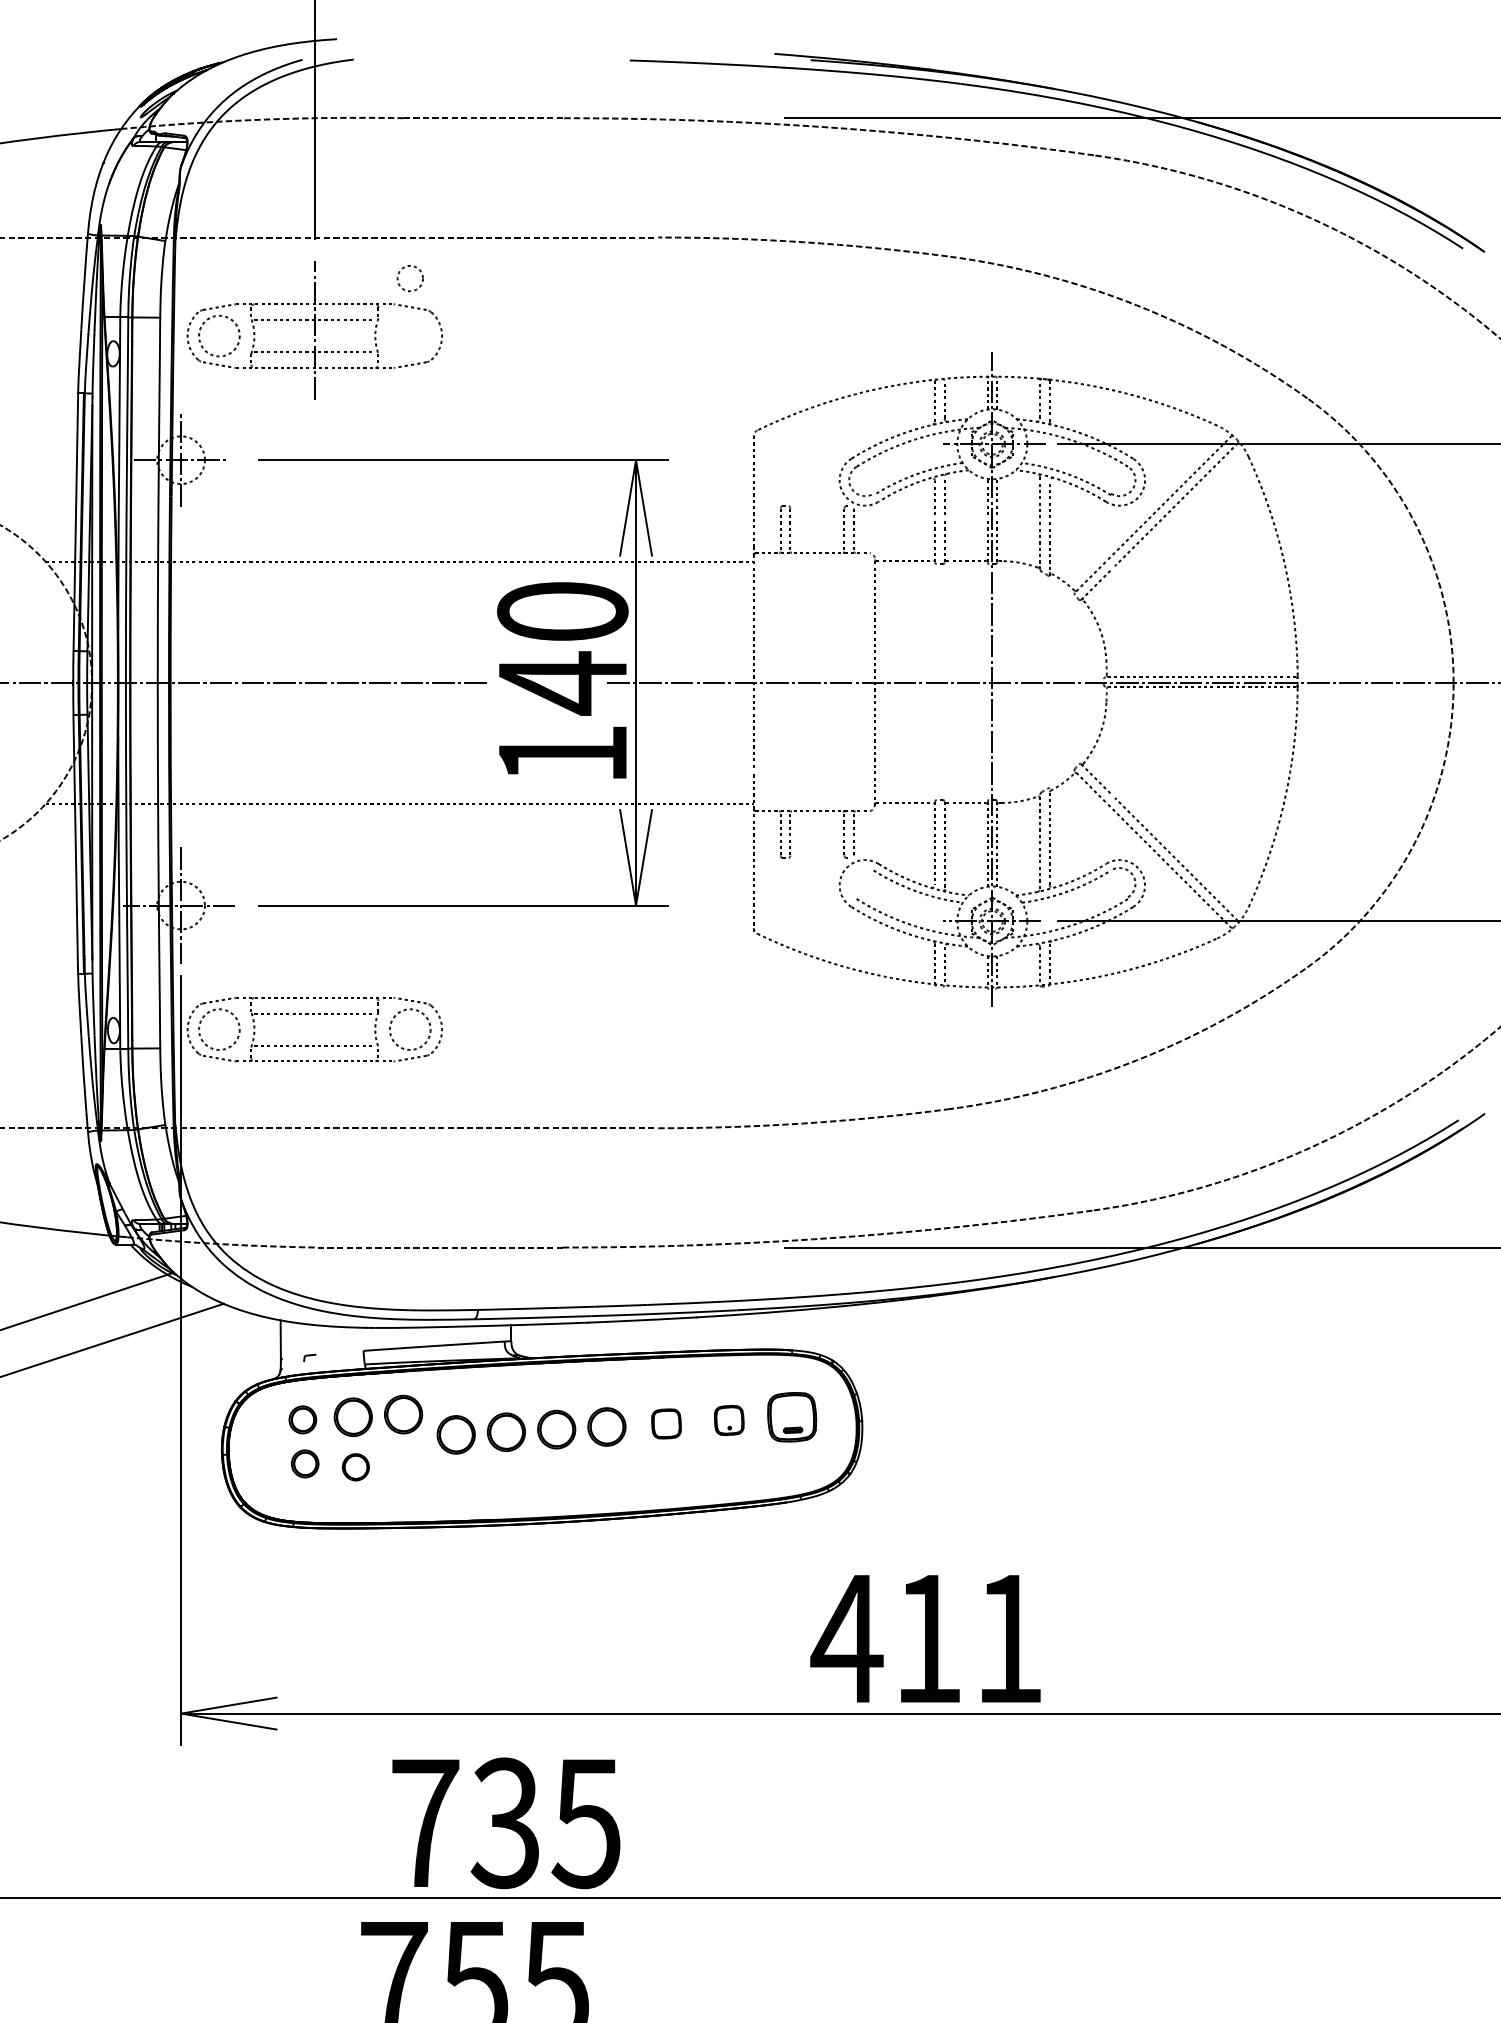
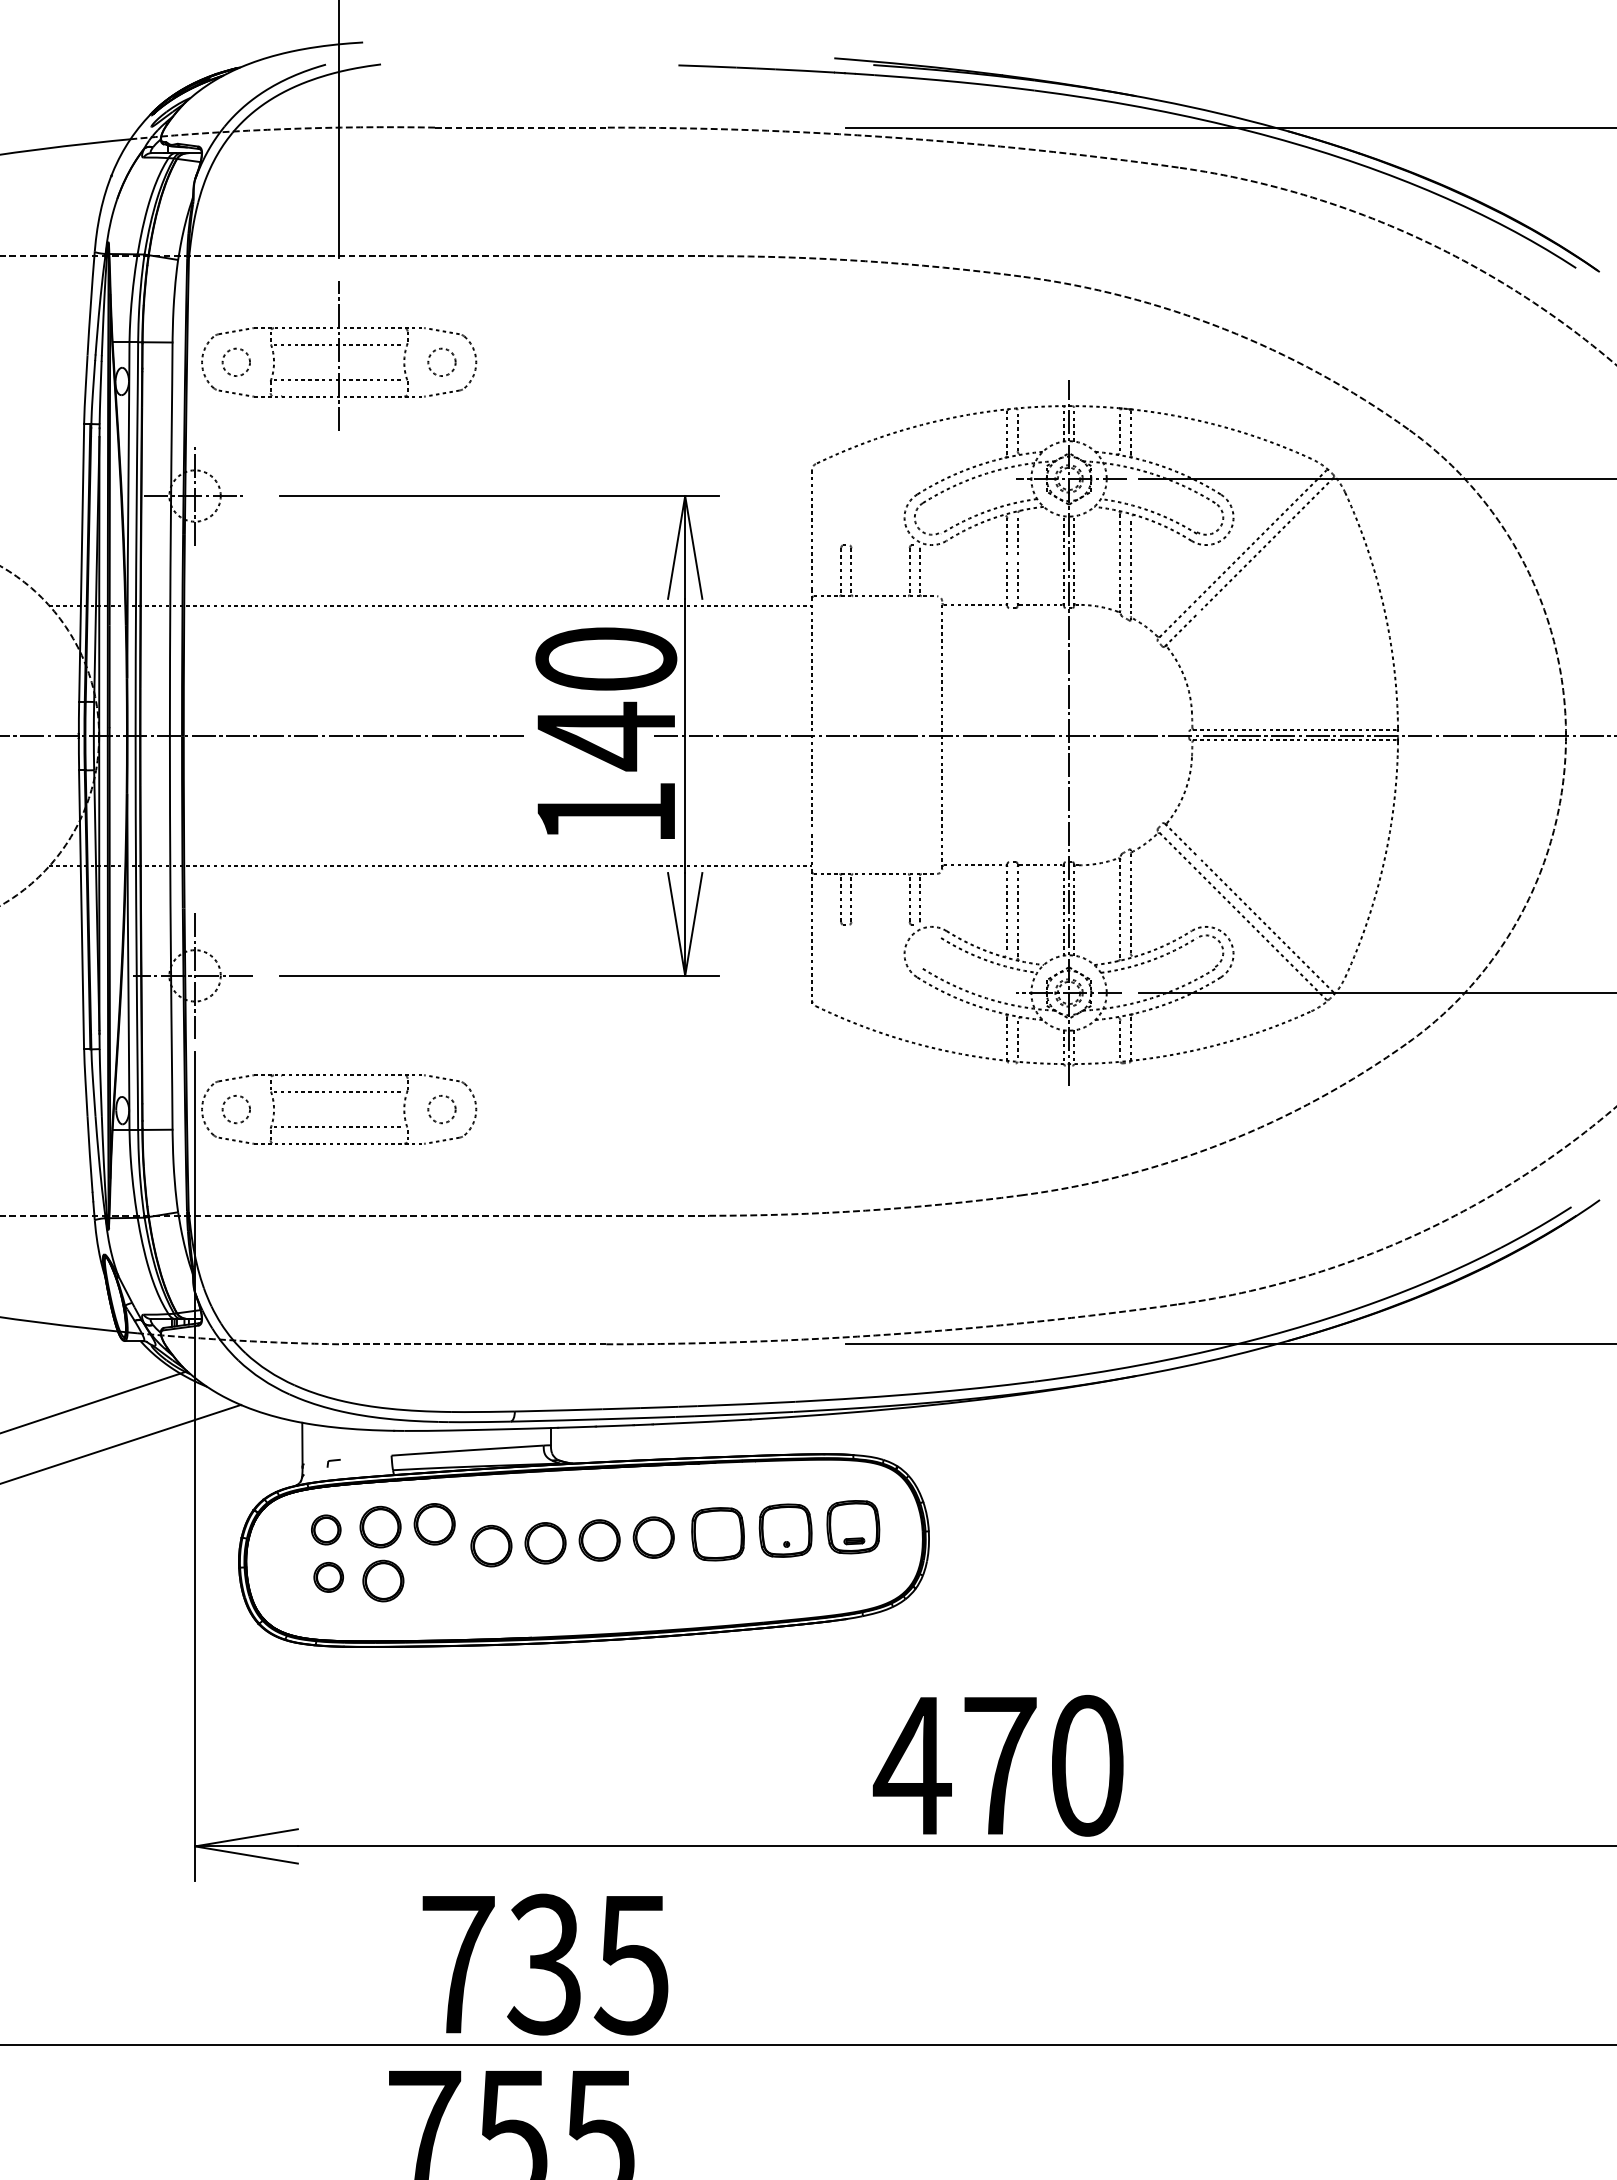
circle: (409, 277) -> (441, 361), moved
circle: (219, 336) -> (236, 362), size x0.62
circle: (219, 1029) -> (236, 1109), size x0.62
circle: (409, 1029) -> (441, 1109), size x0.62
part: (729, 1420) -> (785, 1530), size x1.67
part: (666, 1424) -> (717, 1534), size x1.67
part: (356, 1466) -> (383, 1580), size x1.43
text: (968, 1638) -> (1043, 1765), 411 -> 470

